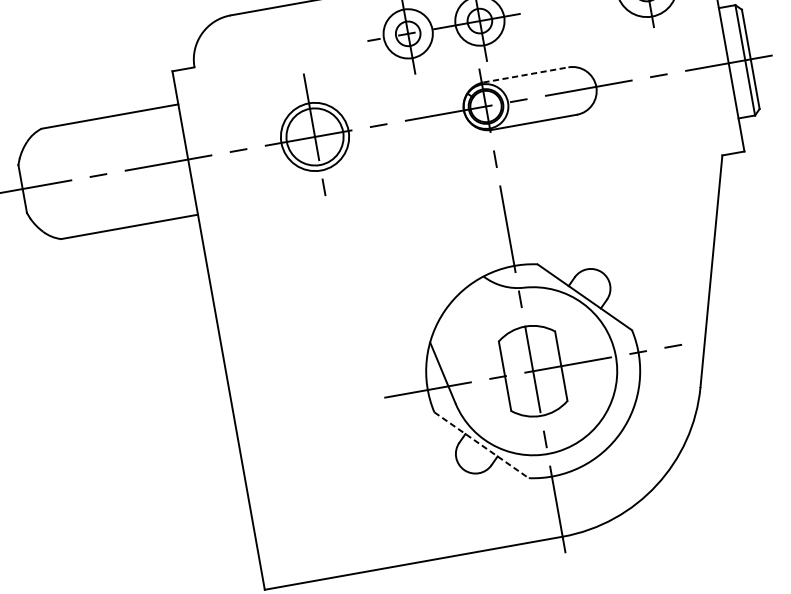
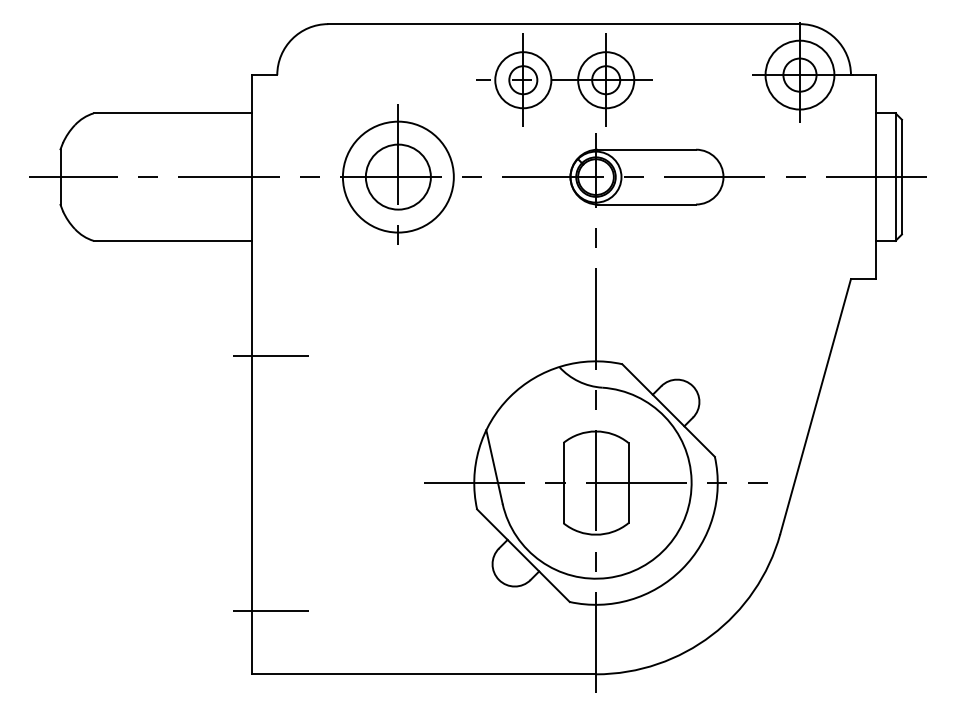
line: (526, 74) -> (647, 149), dashed -> solid
circle: (314, 136) -> (397, 176), size x1.43
line: (231, 311) -> (270, 355), added
line: (481, 445) -> (523, 555), dashed -> solid
line: (271, 531) -> (270, 610), added

